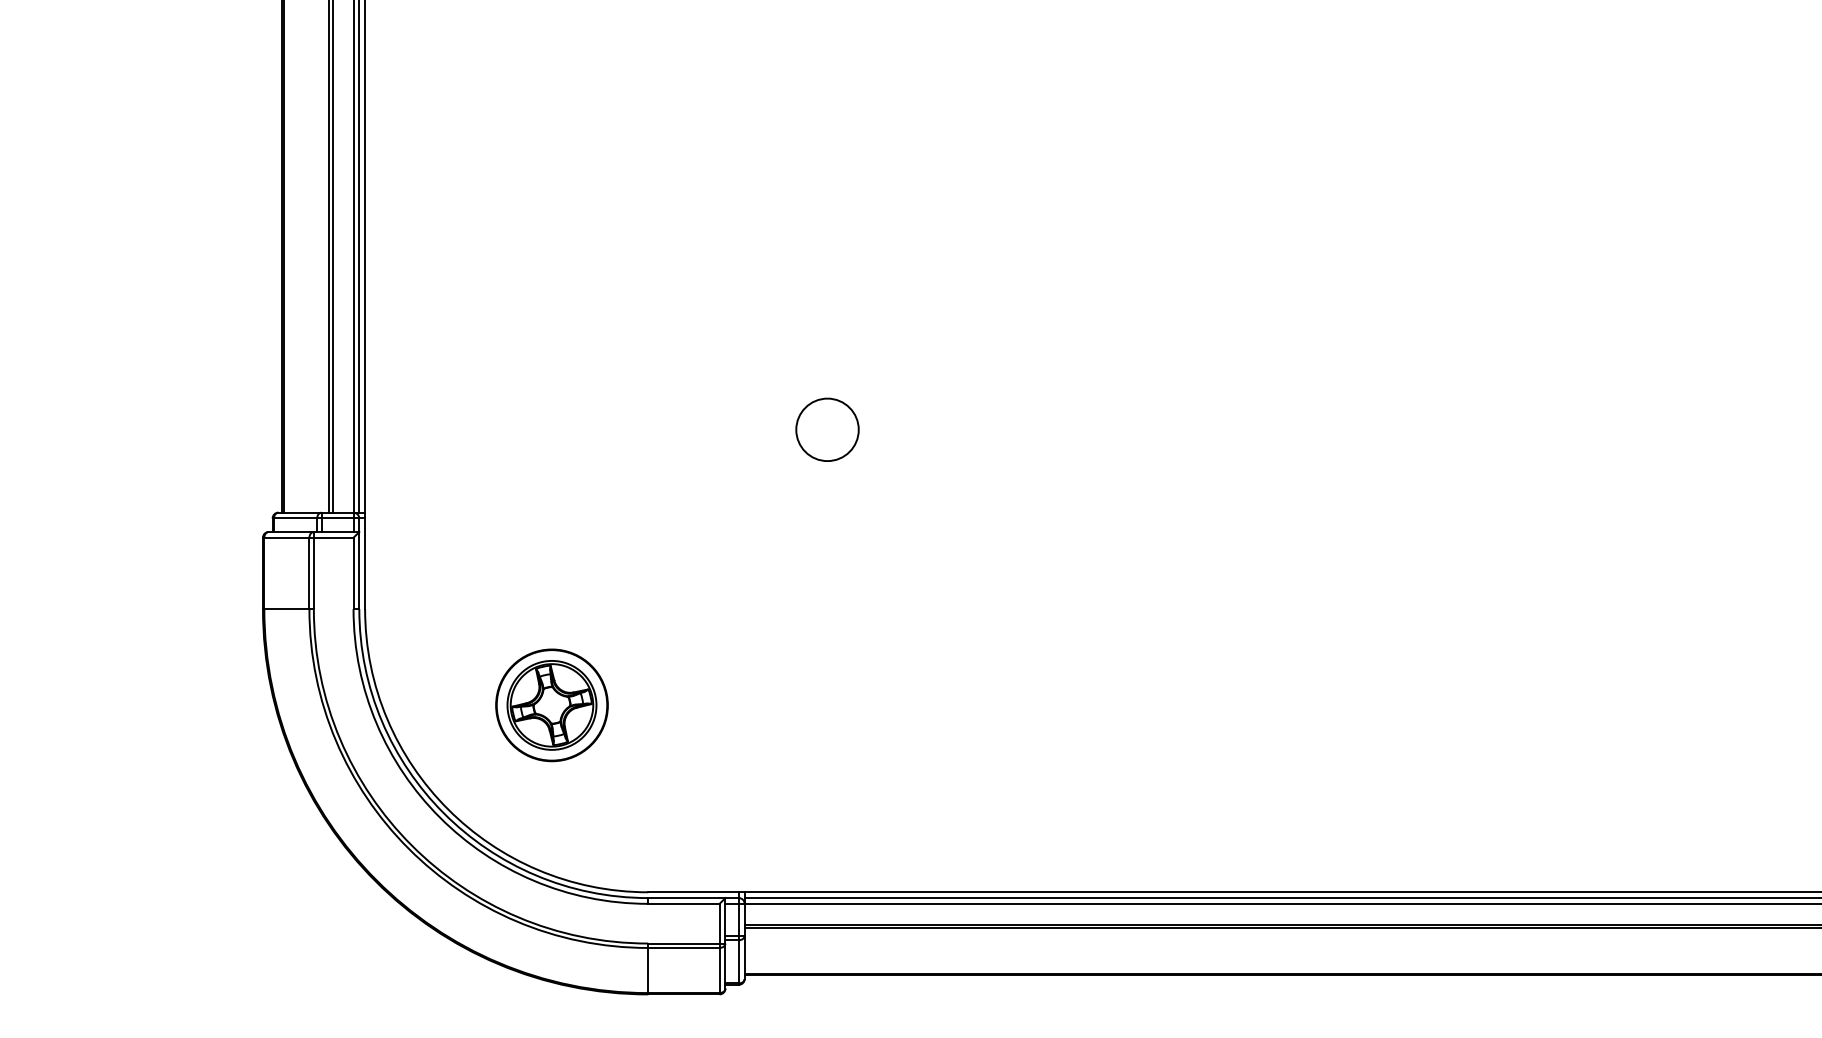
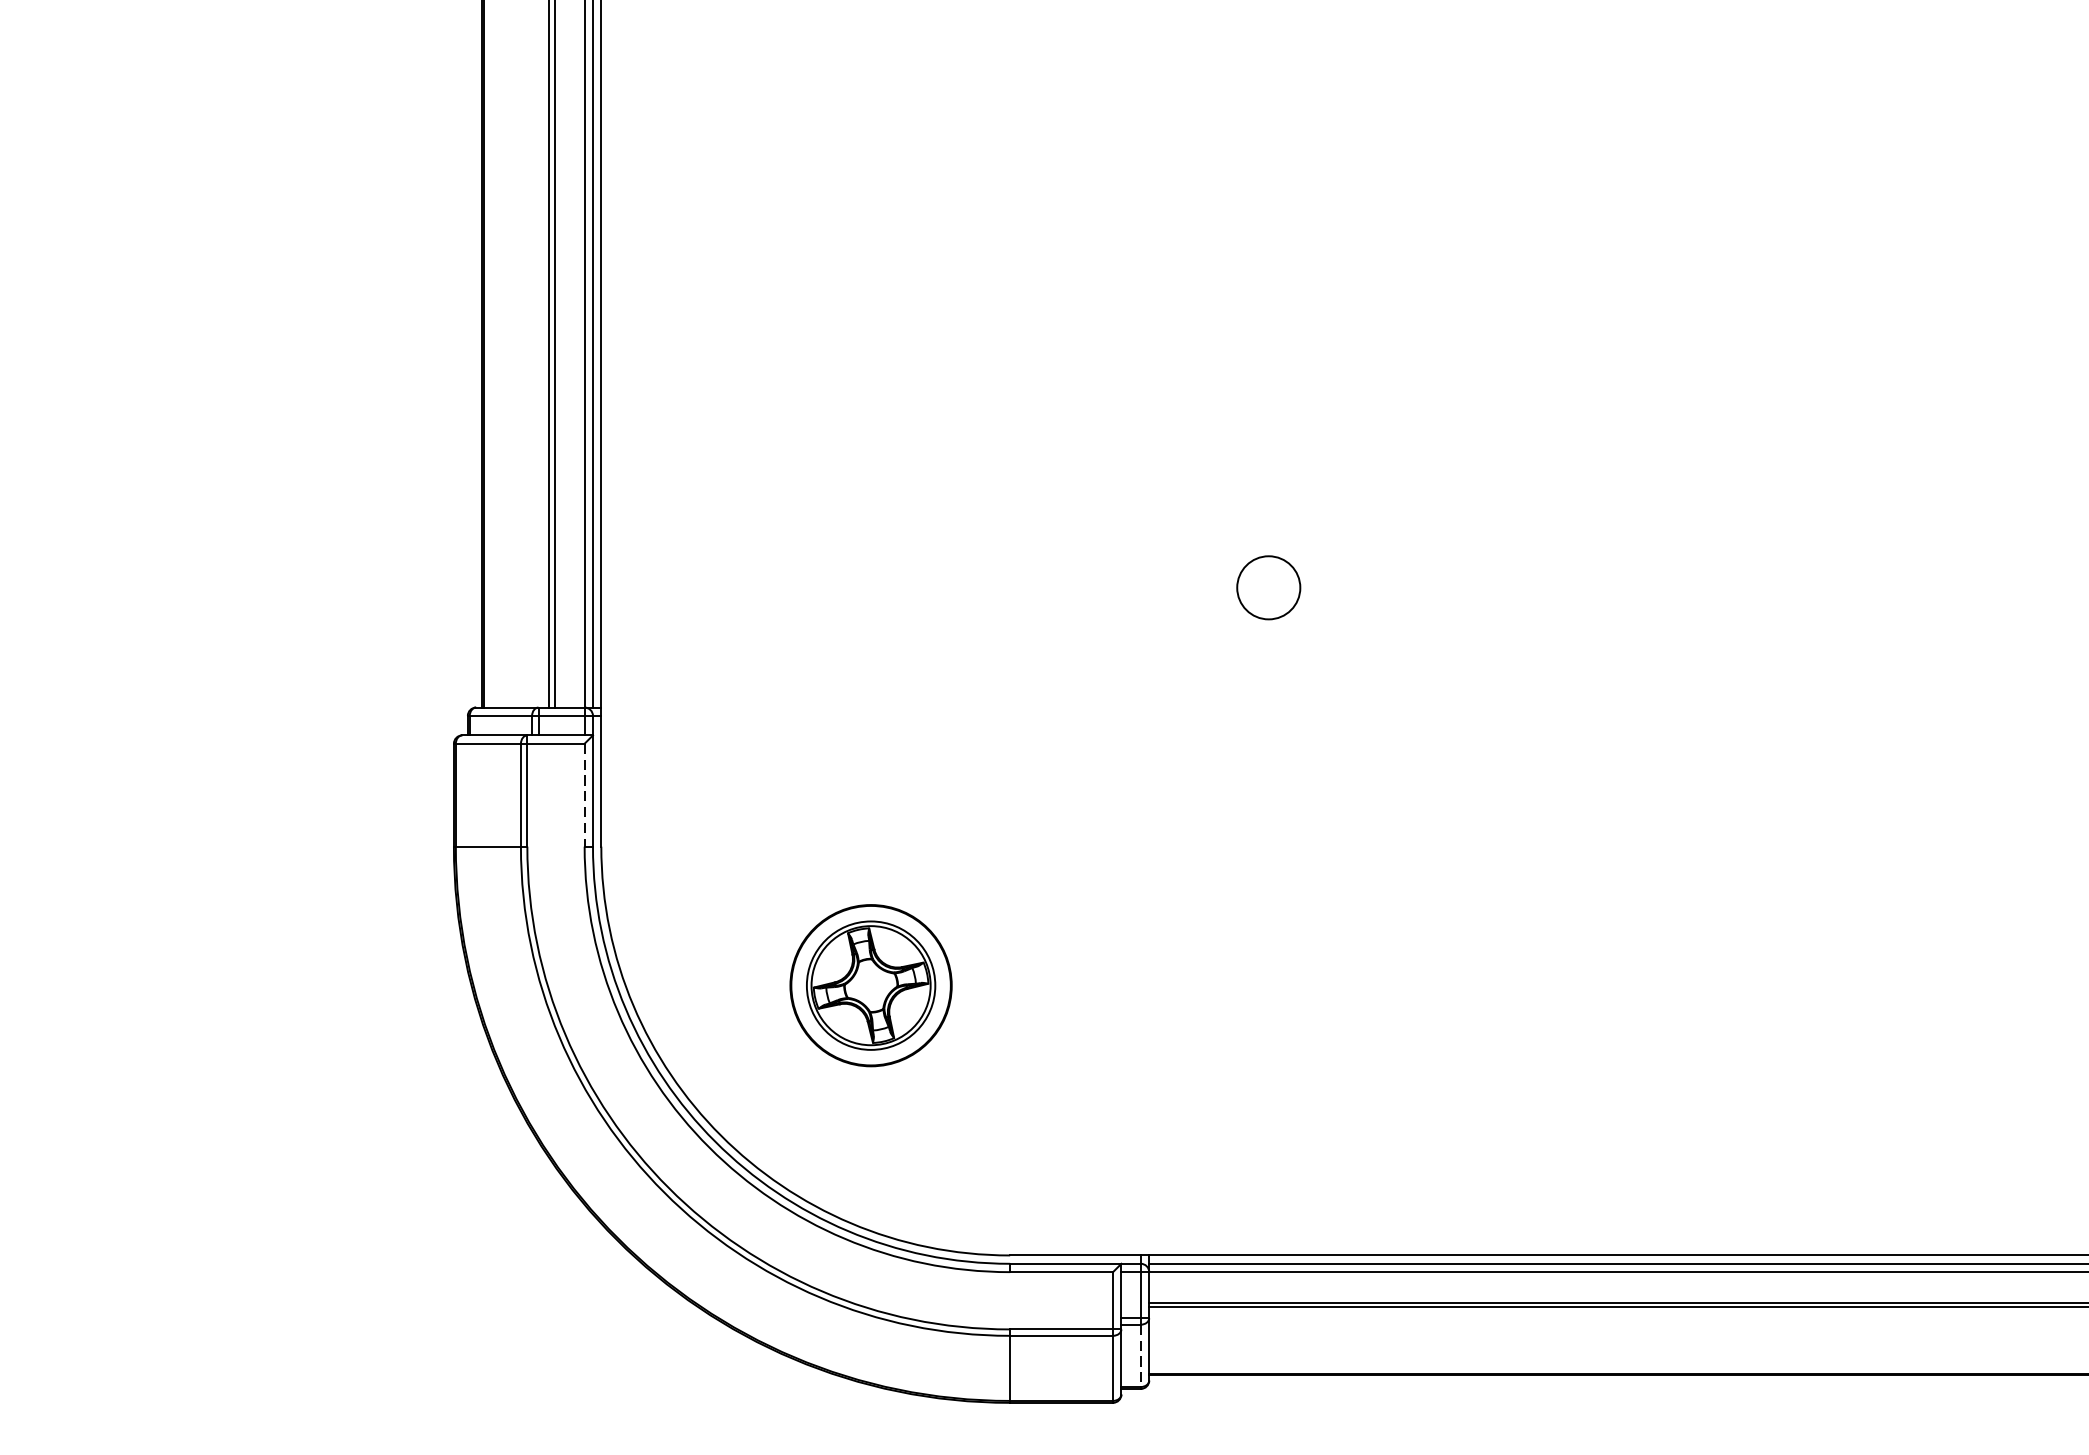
circle: (827, 429) -> (1268, 587), size x0.7
line: (353, 573) -> (584, 795), solid -> dashed
line: (738, 961) -> (1140, 1355), solid -> dashed

